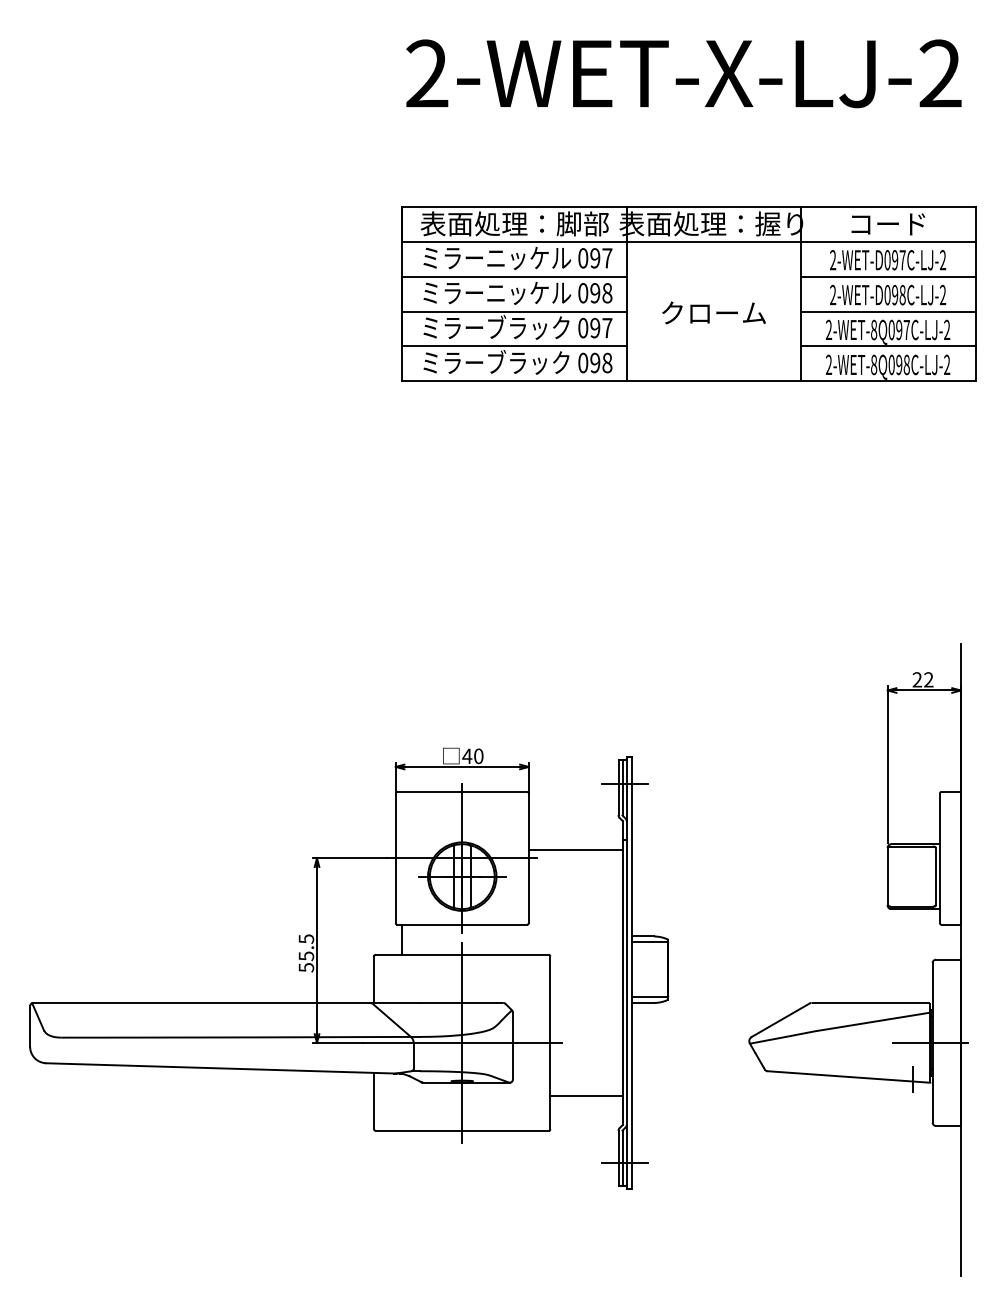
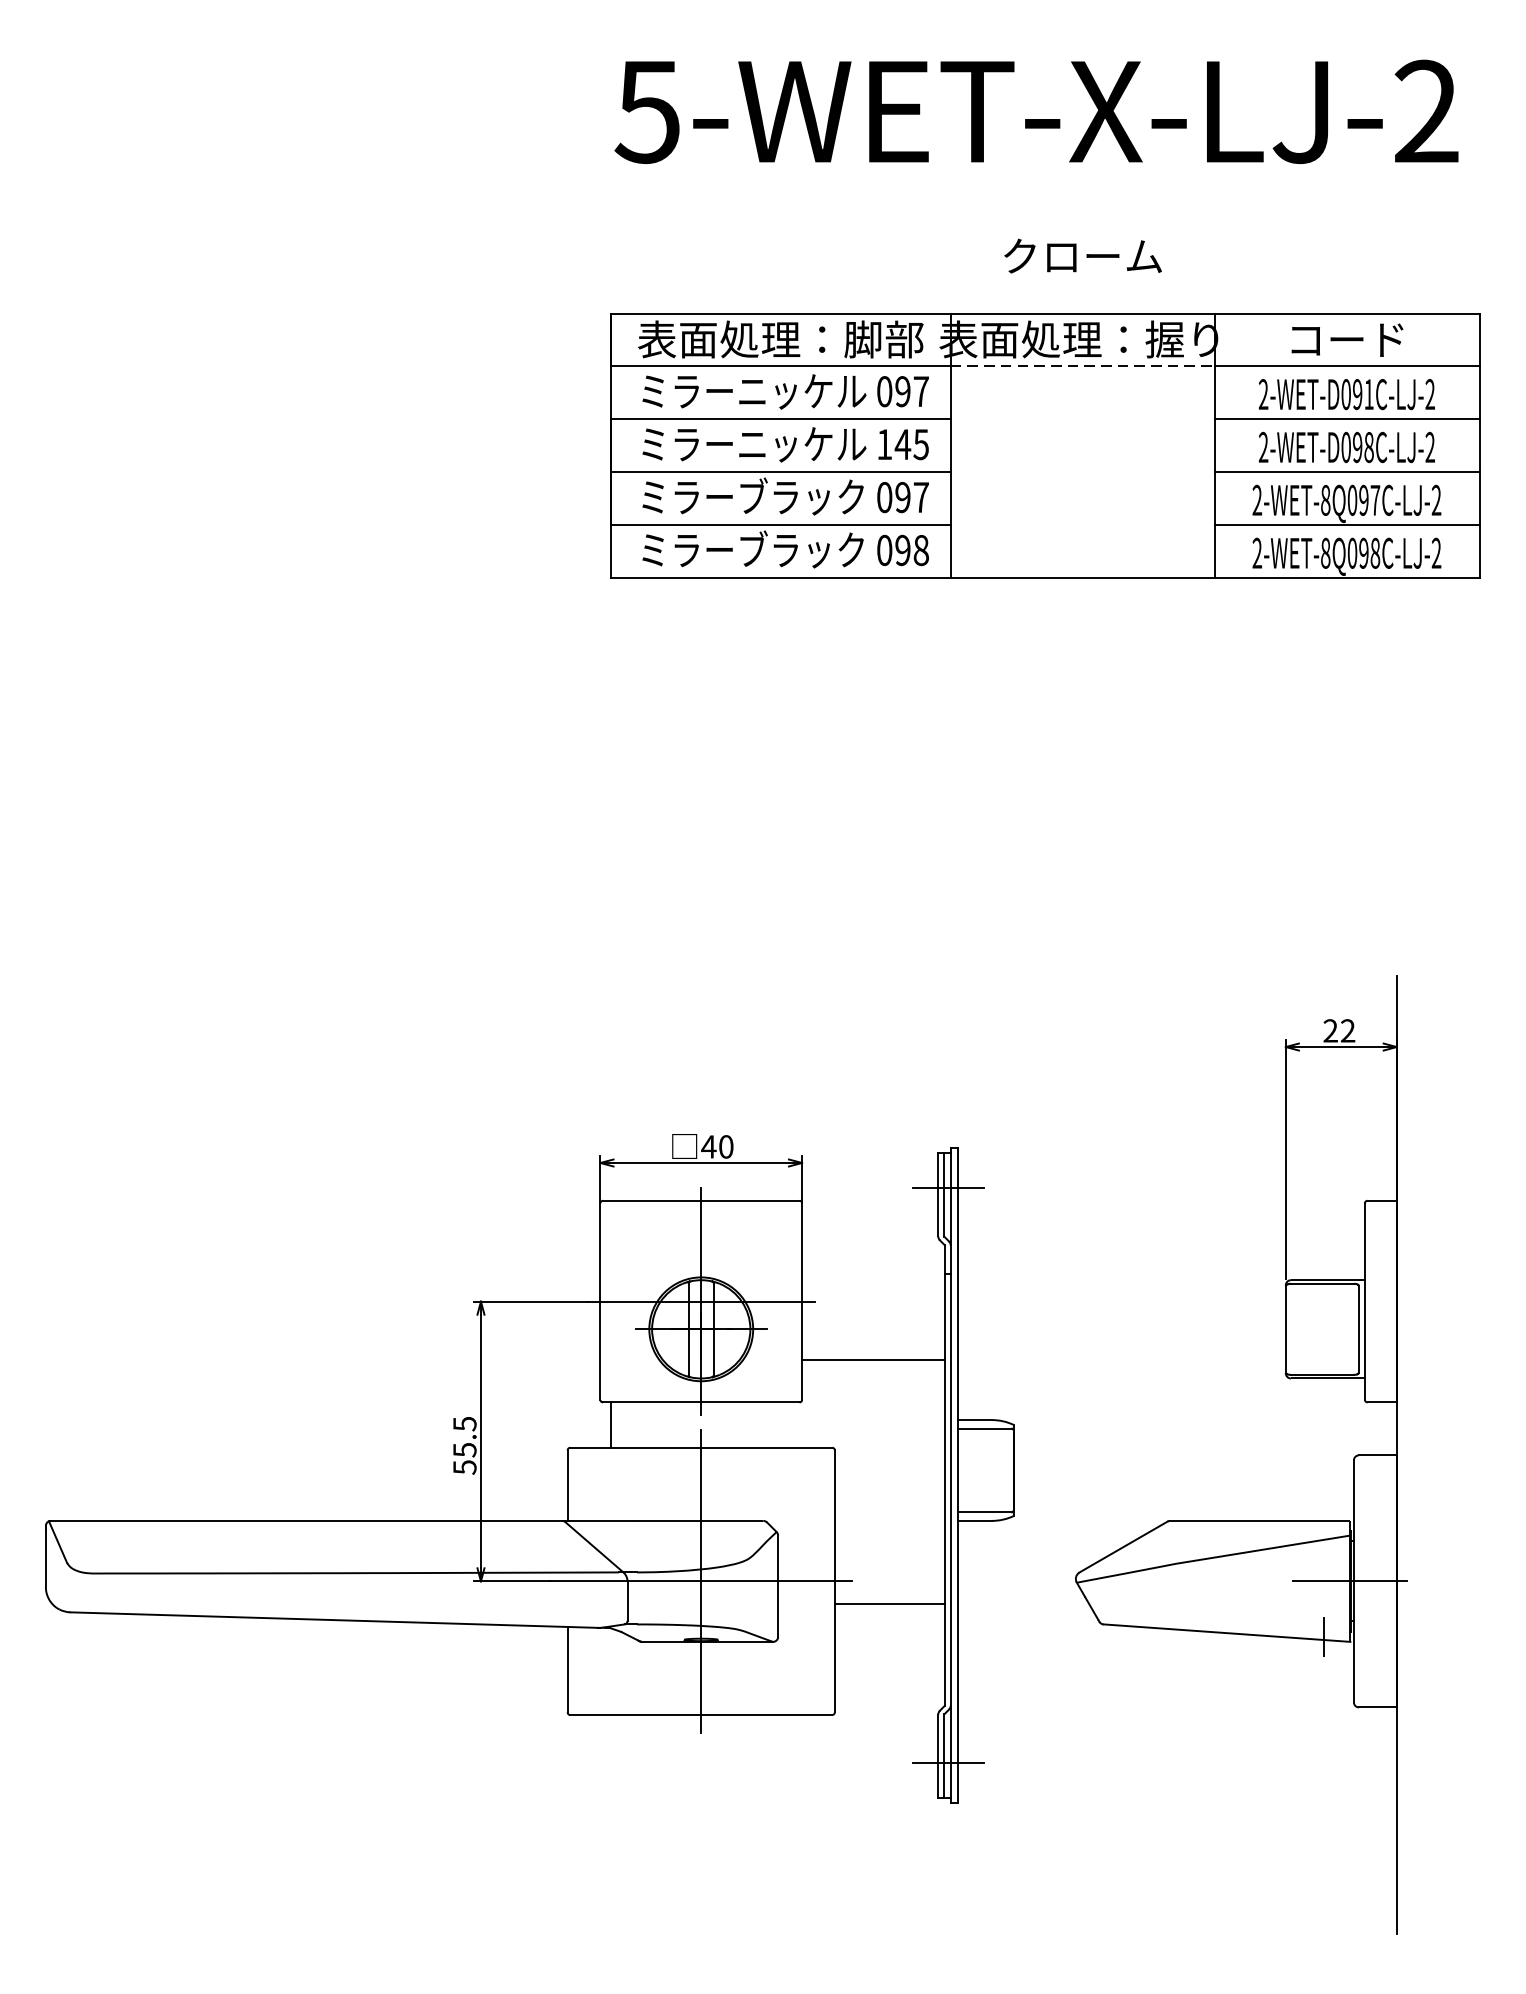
text: (426, 73) -> (646, 111), 2-WET-X-LJ-2 -> 5-WET-X-LJ-2
line: (714, 241) -> (1083, 366), solid -> dashed
text: (902, 260) -> (1368, 394), 2-WET-D097C-LJ-2 -> 2-WET-D091C-LJ-2
text: (595, 293) -> (903, 444), 098 -> 145
text: (713, 312) -> (1082, 255), moved
line: (575, 850) -> (872, 1360), moved
part: (858, 1002) -> (1241, 1520), moved
line: (586, 1096) -> (889, 1605), moved

